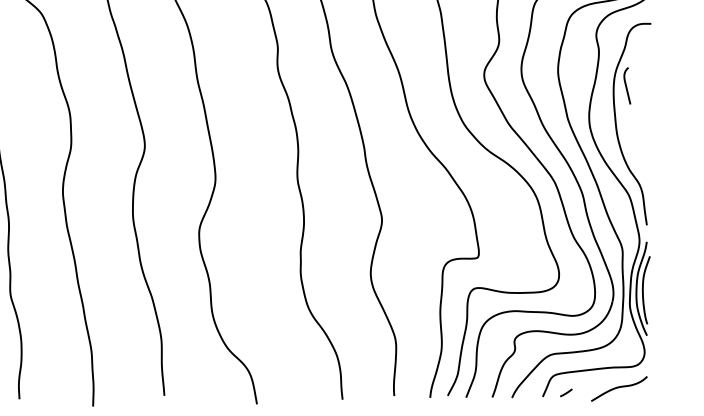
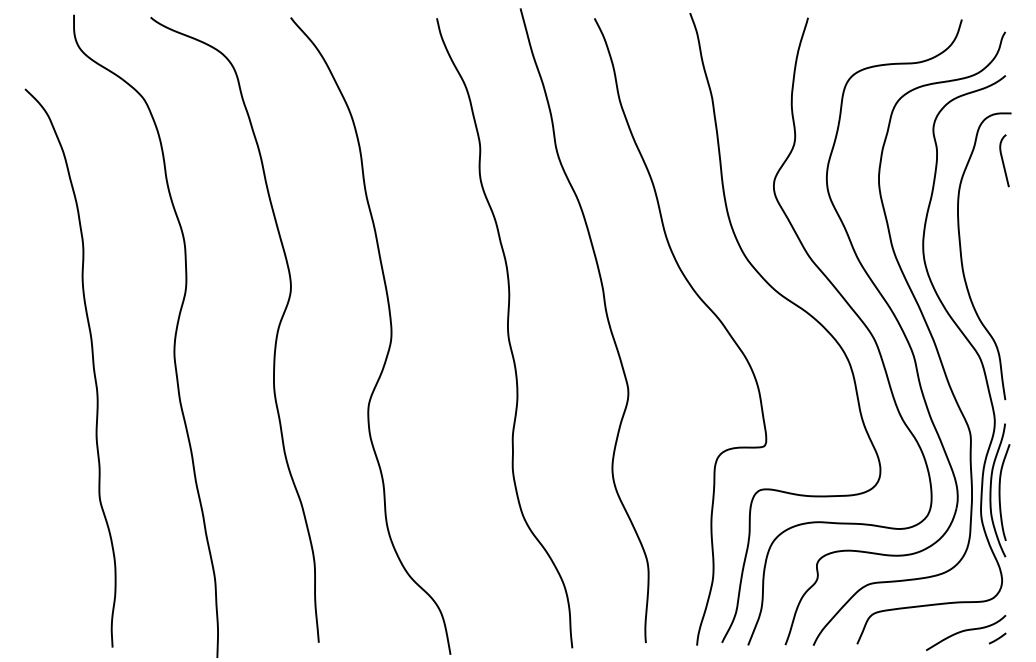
curve: (626, 85) -> (1003, 160), moved
line: (566, 392) -> (997, 638), moved

